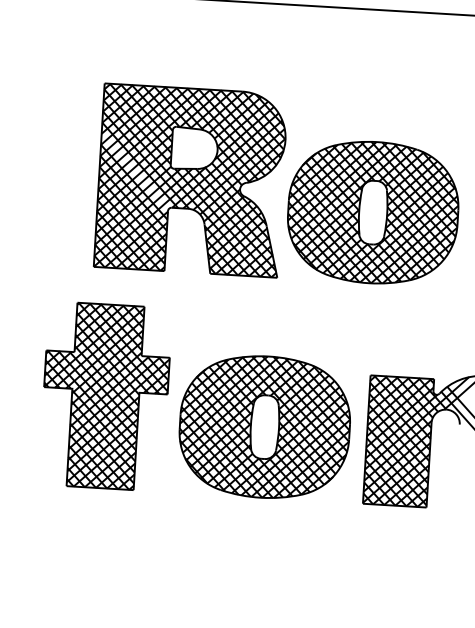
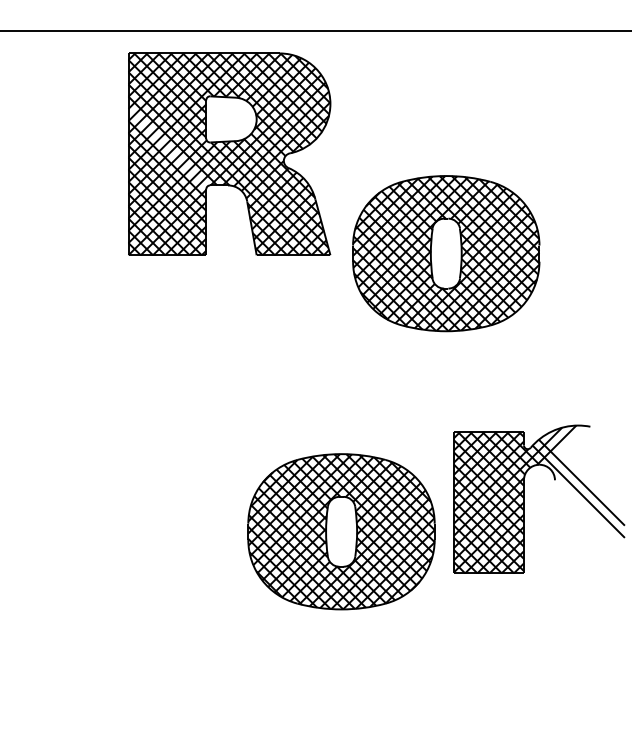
part: (191, 179) -> (229, 153), moved
part: (105, 396) -> (164, 472), removed
part: (264, 426) -> (341, 531), moved

